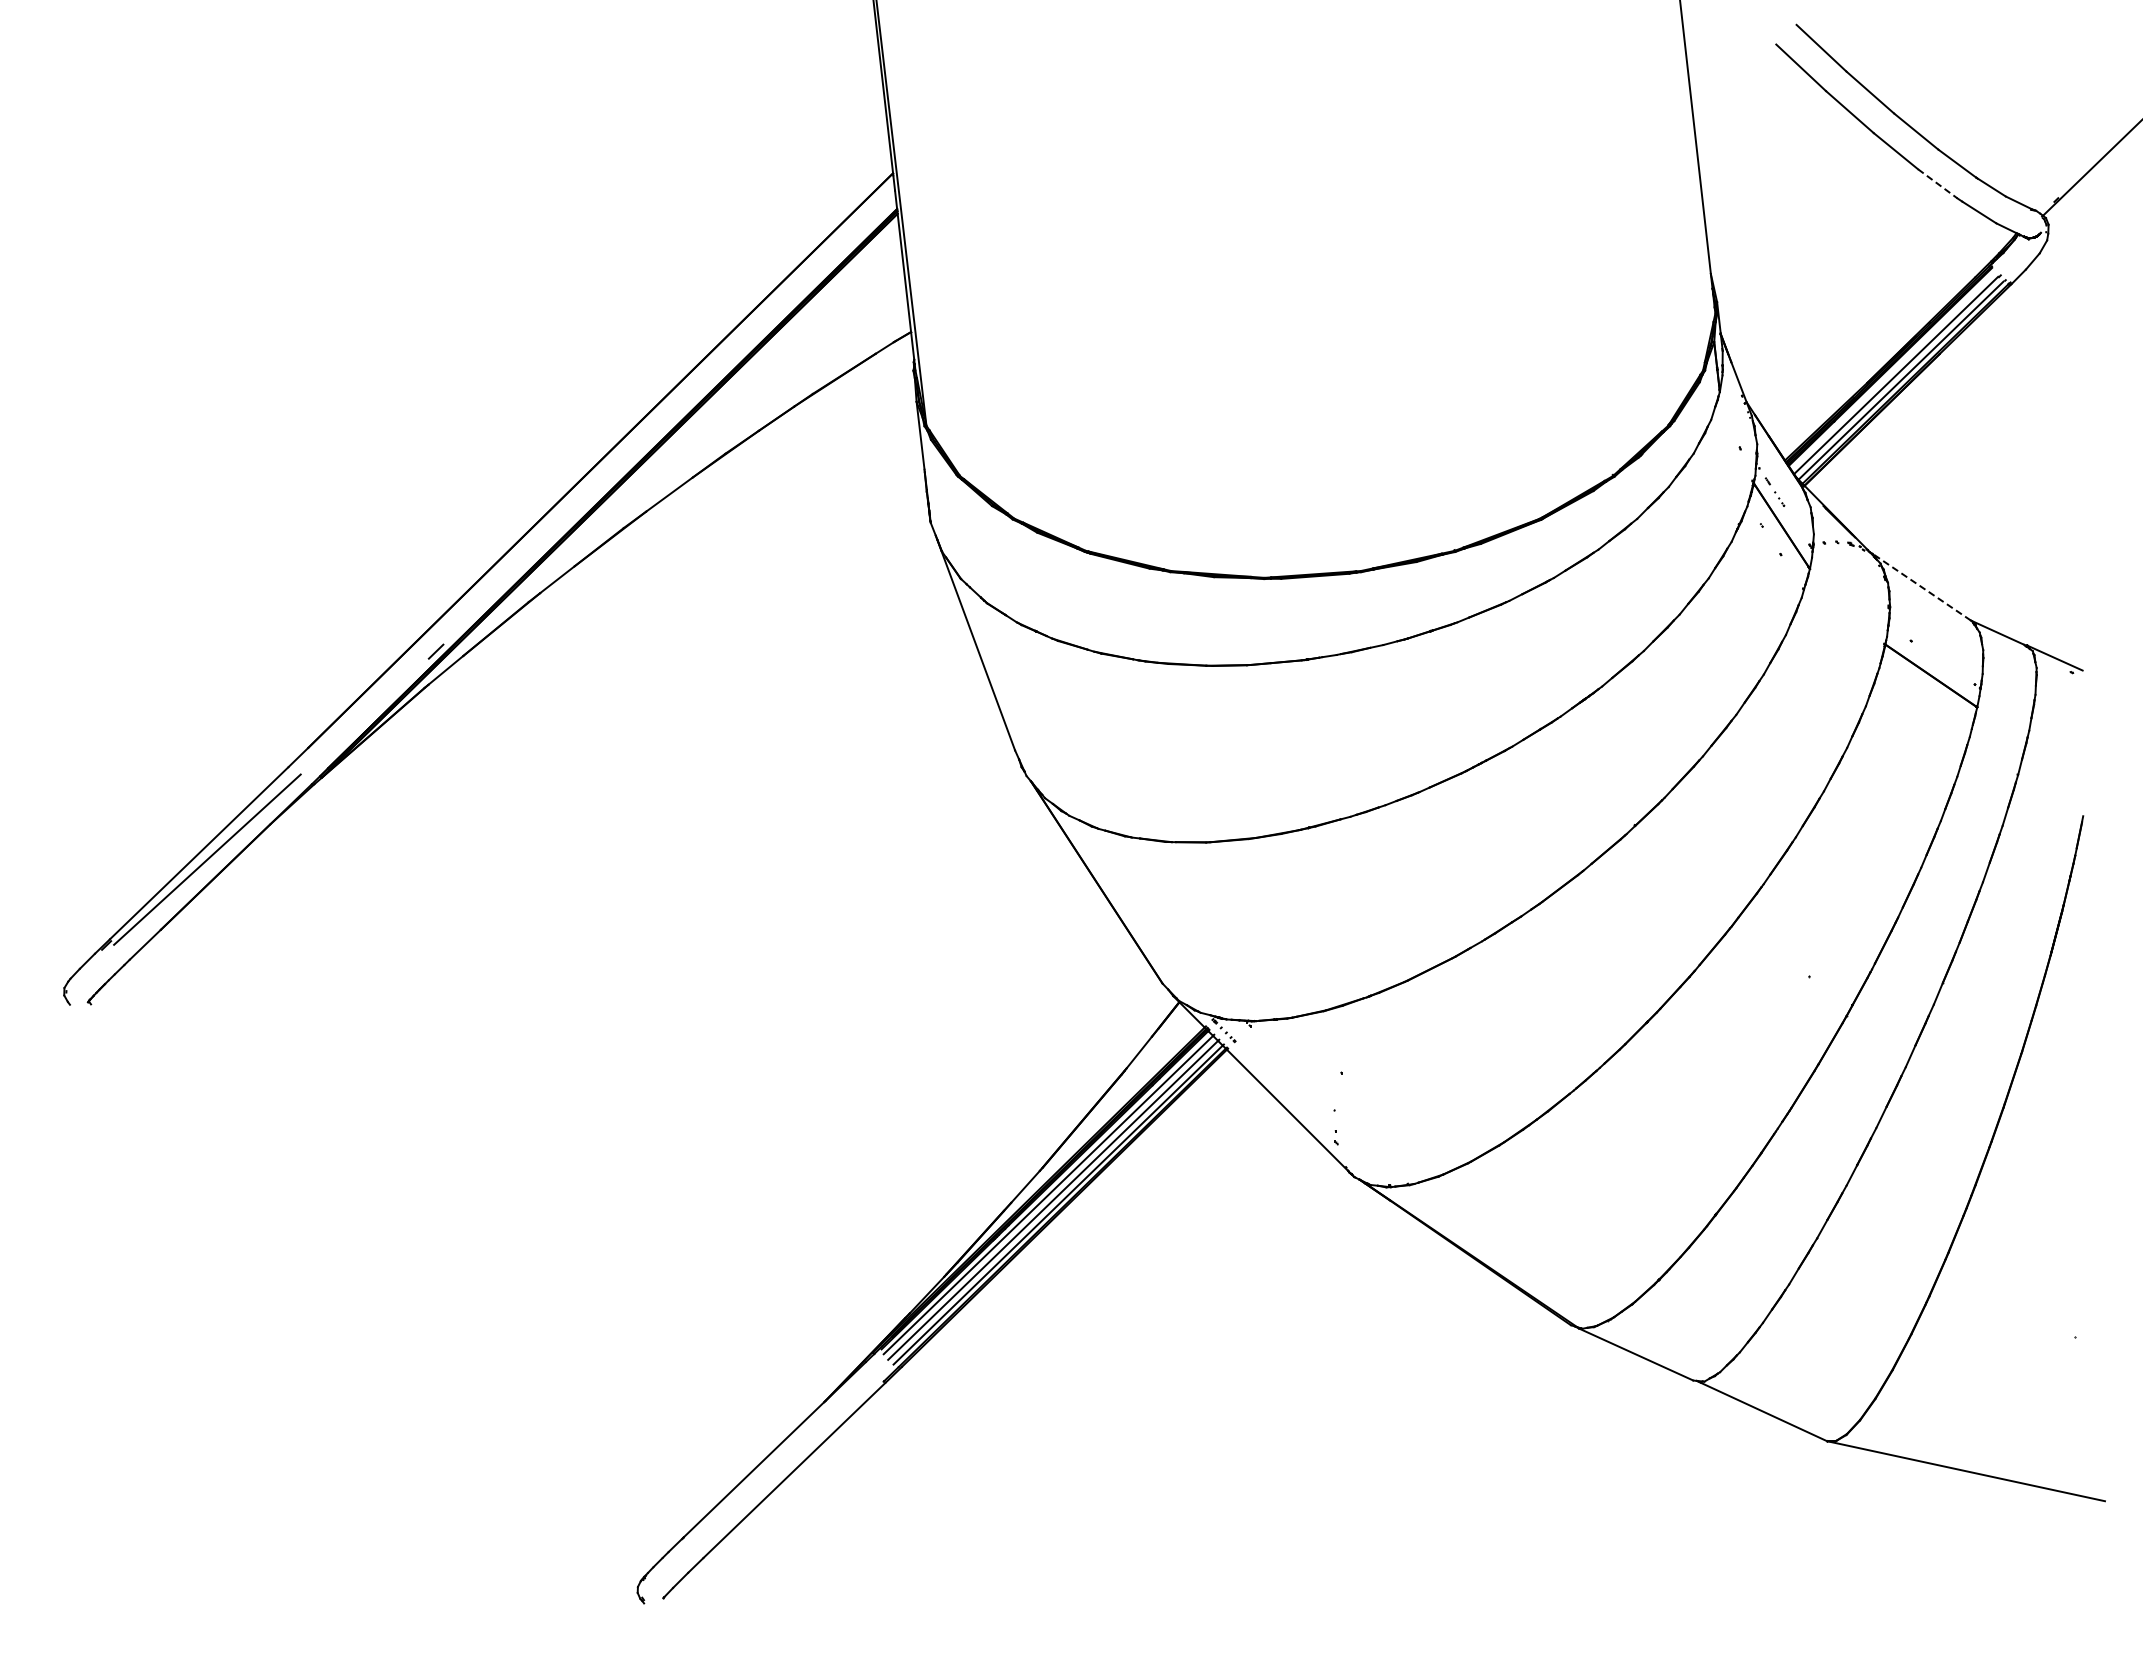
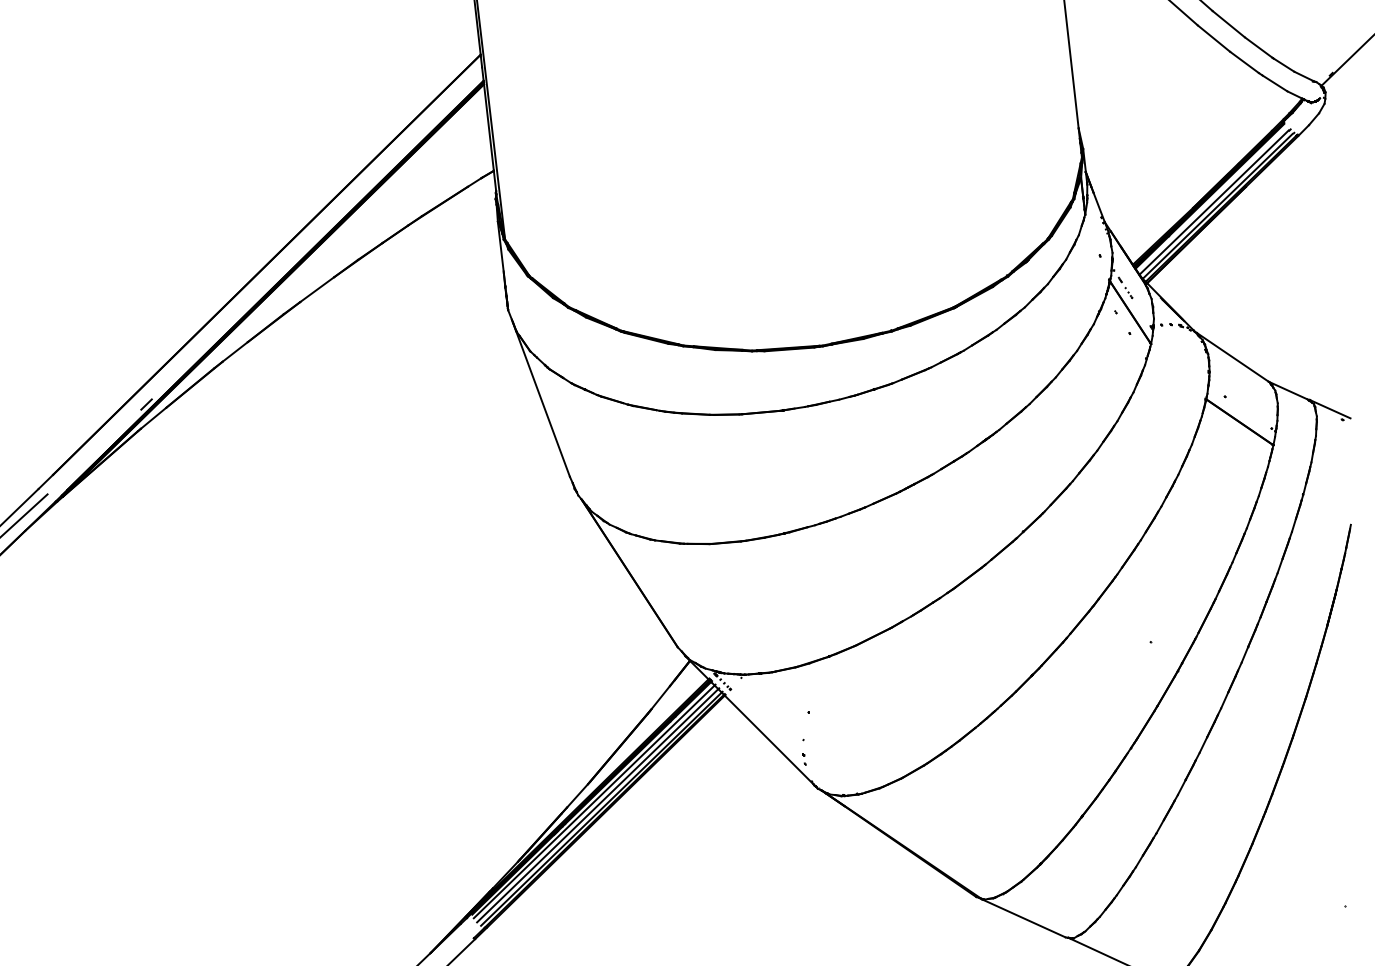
line: (1937, 183) -> (1244, 62), dashed -> solid
line: (1921, 586) -> (1232, 356), dashed -> solid

